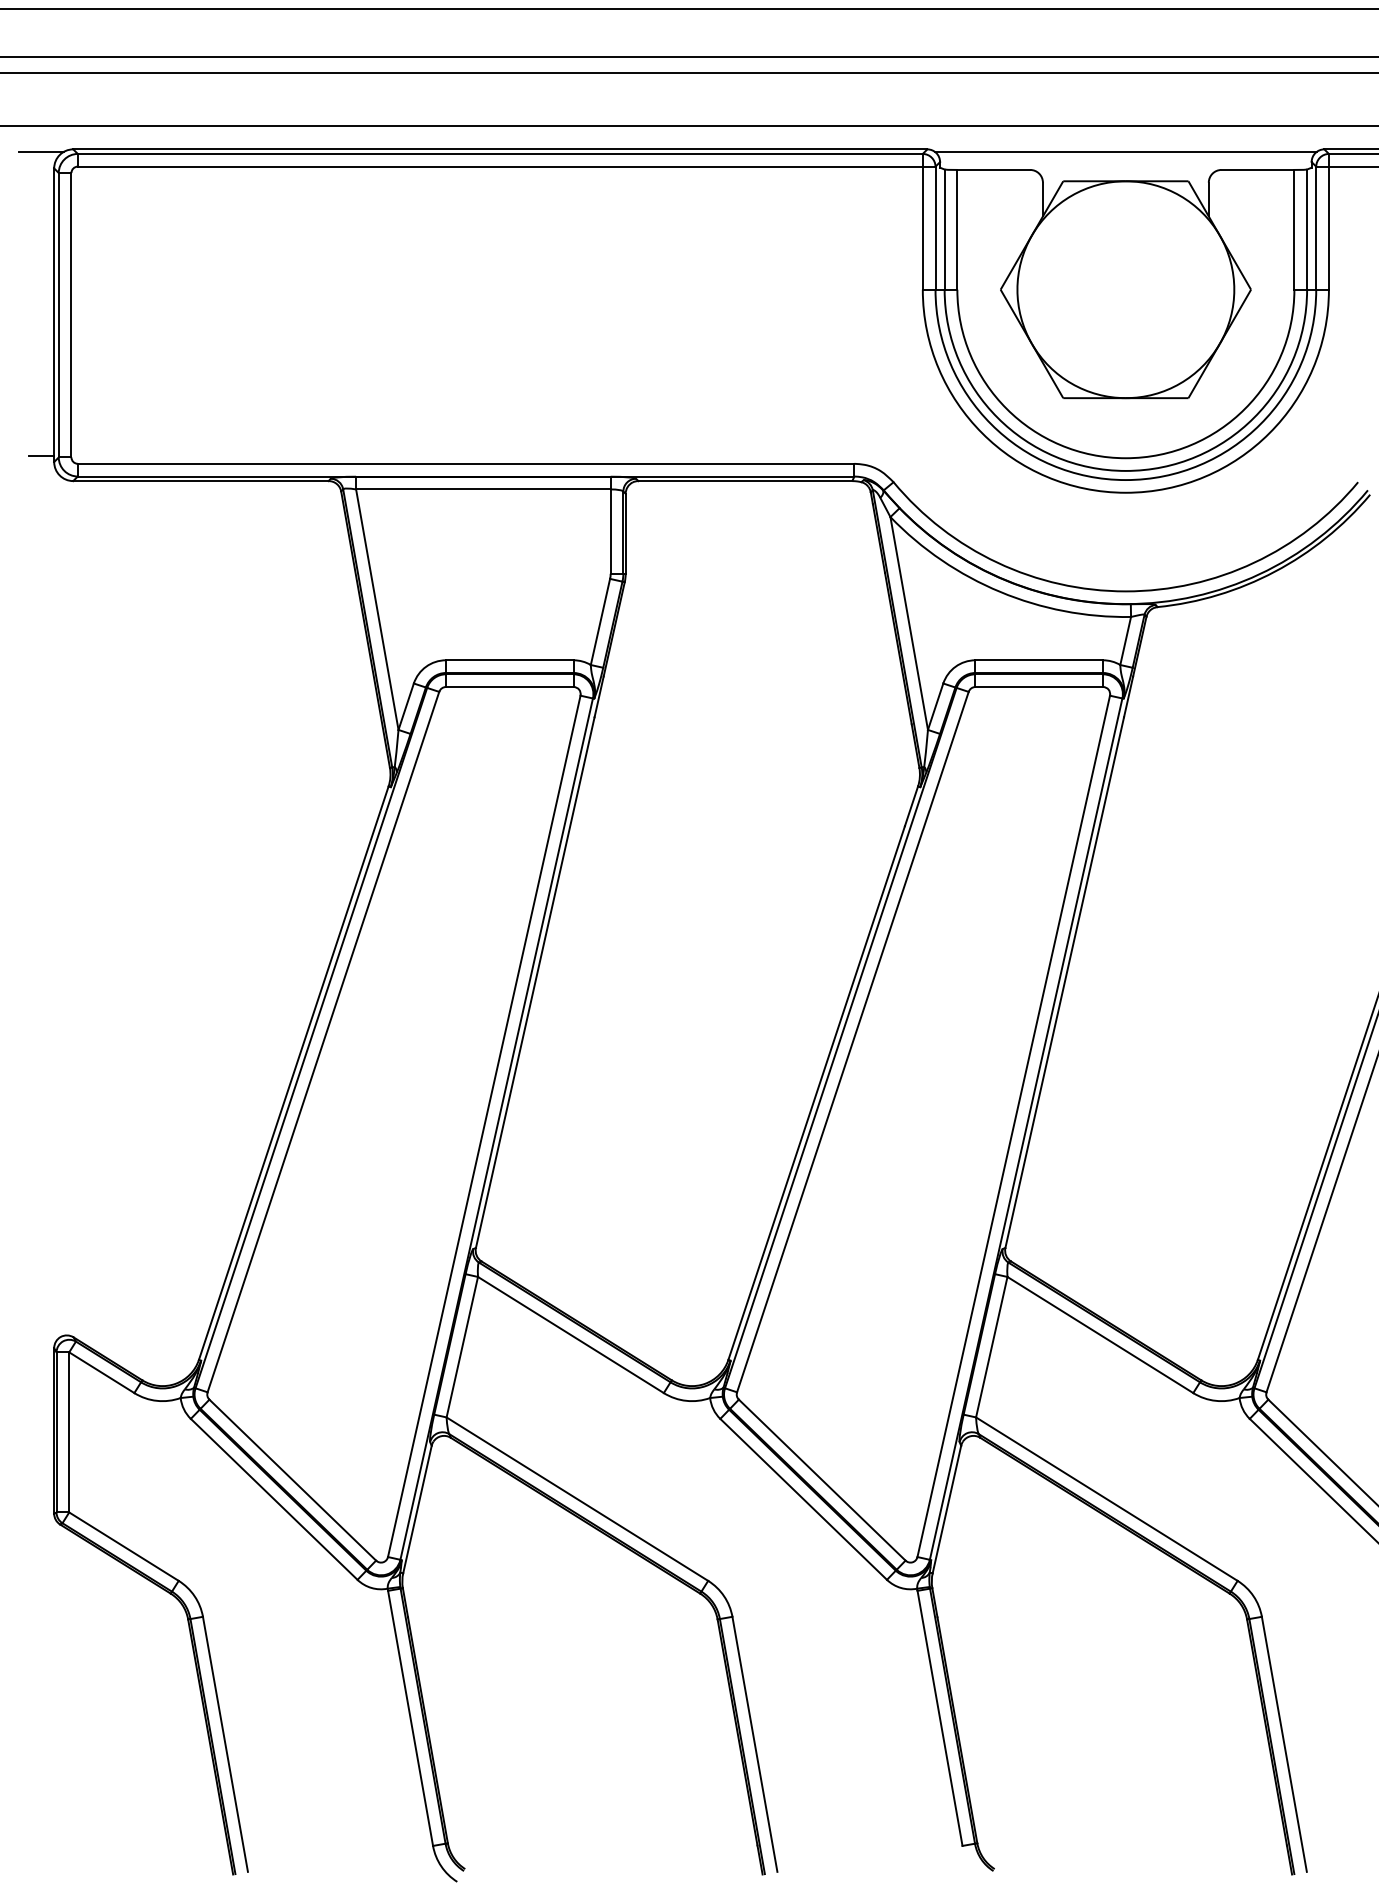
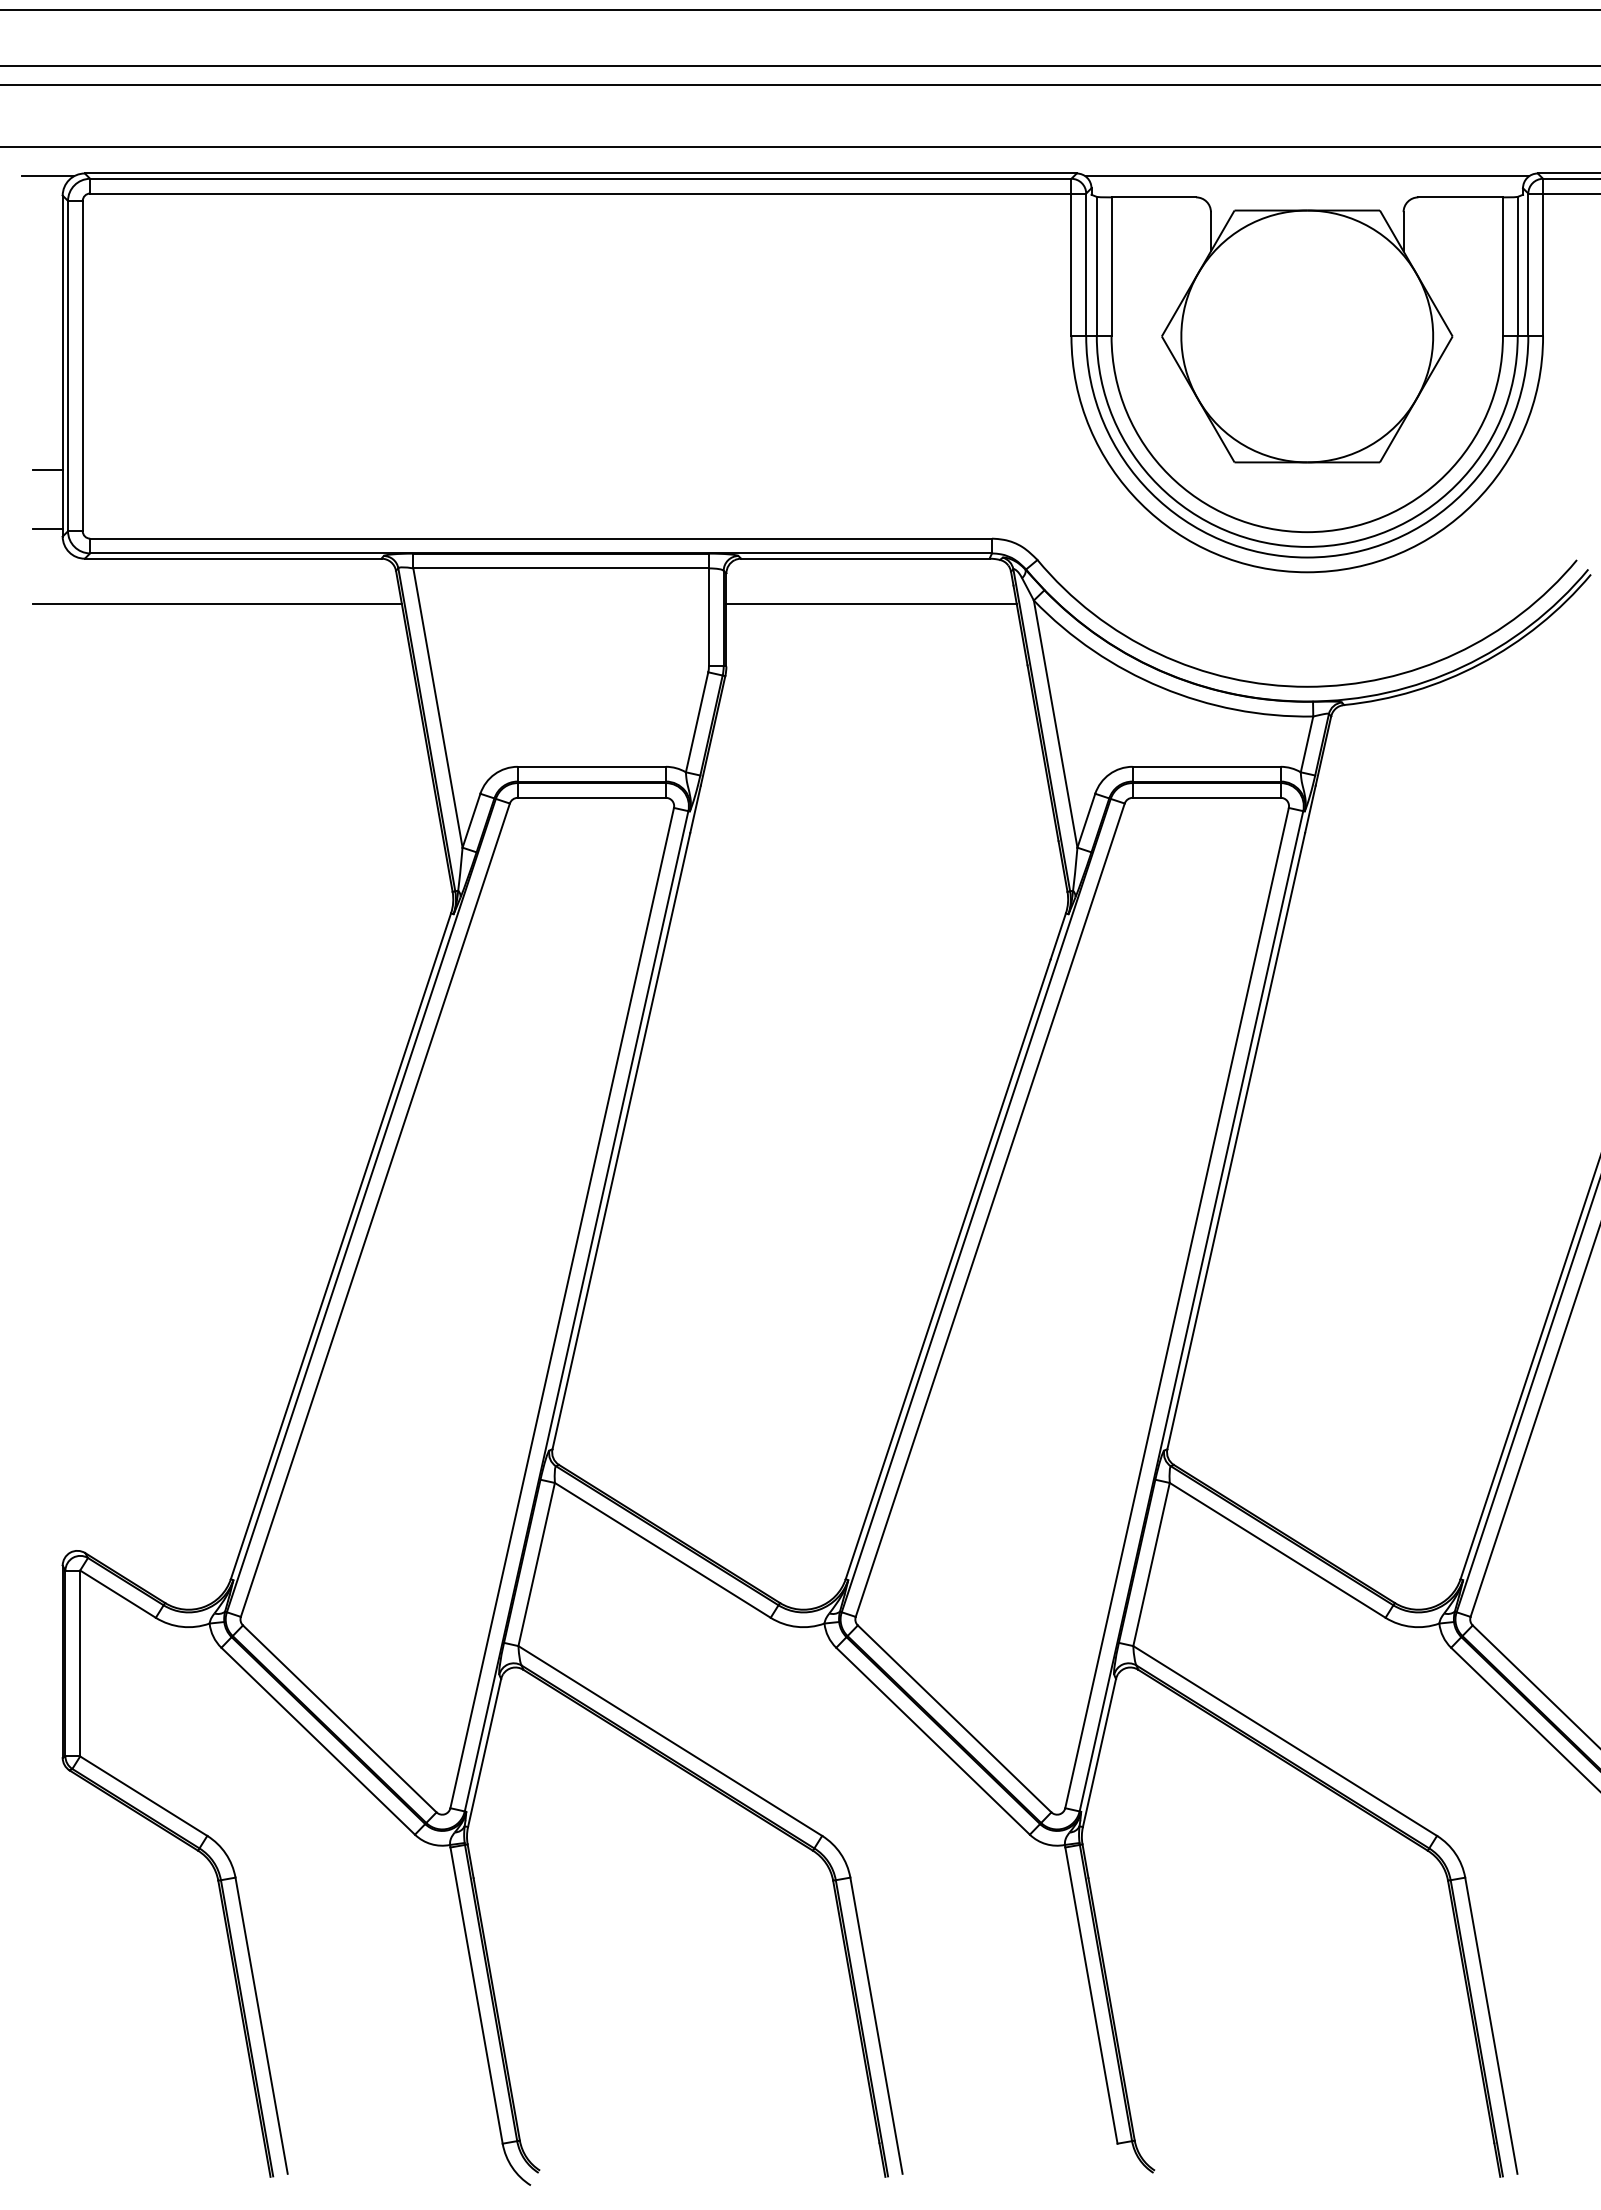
line: (41, 404) -> (47, 469), added
line: (187, 520) -> (217, 604), added
line: (750, 520) -> (871, 604), added

